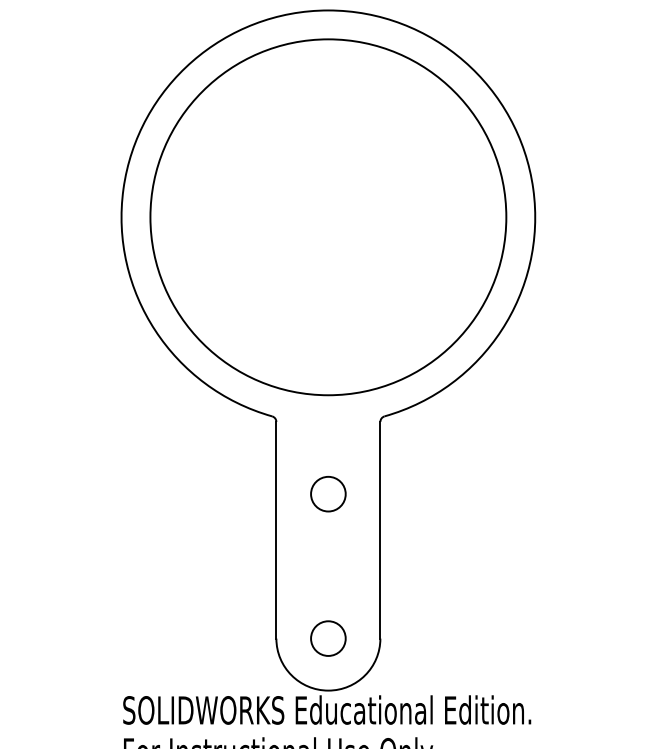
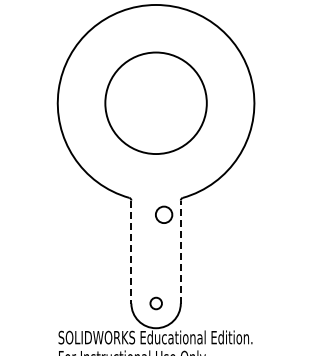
circle: (327, 215) -> (155, 102), size x0.6
circle: (329, 493) -> (164, 214), moved
line: (379, 529) -> (180, 251), solid -> dashed
line: (276, 531) -> (131, 252), solid -> dashed
circle: (329, 638) -> (156, 303), size x0.7

